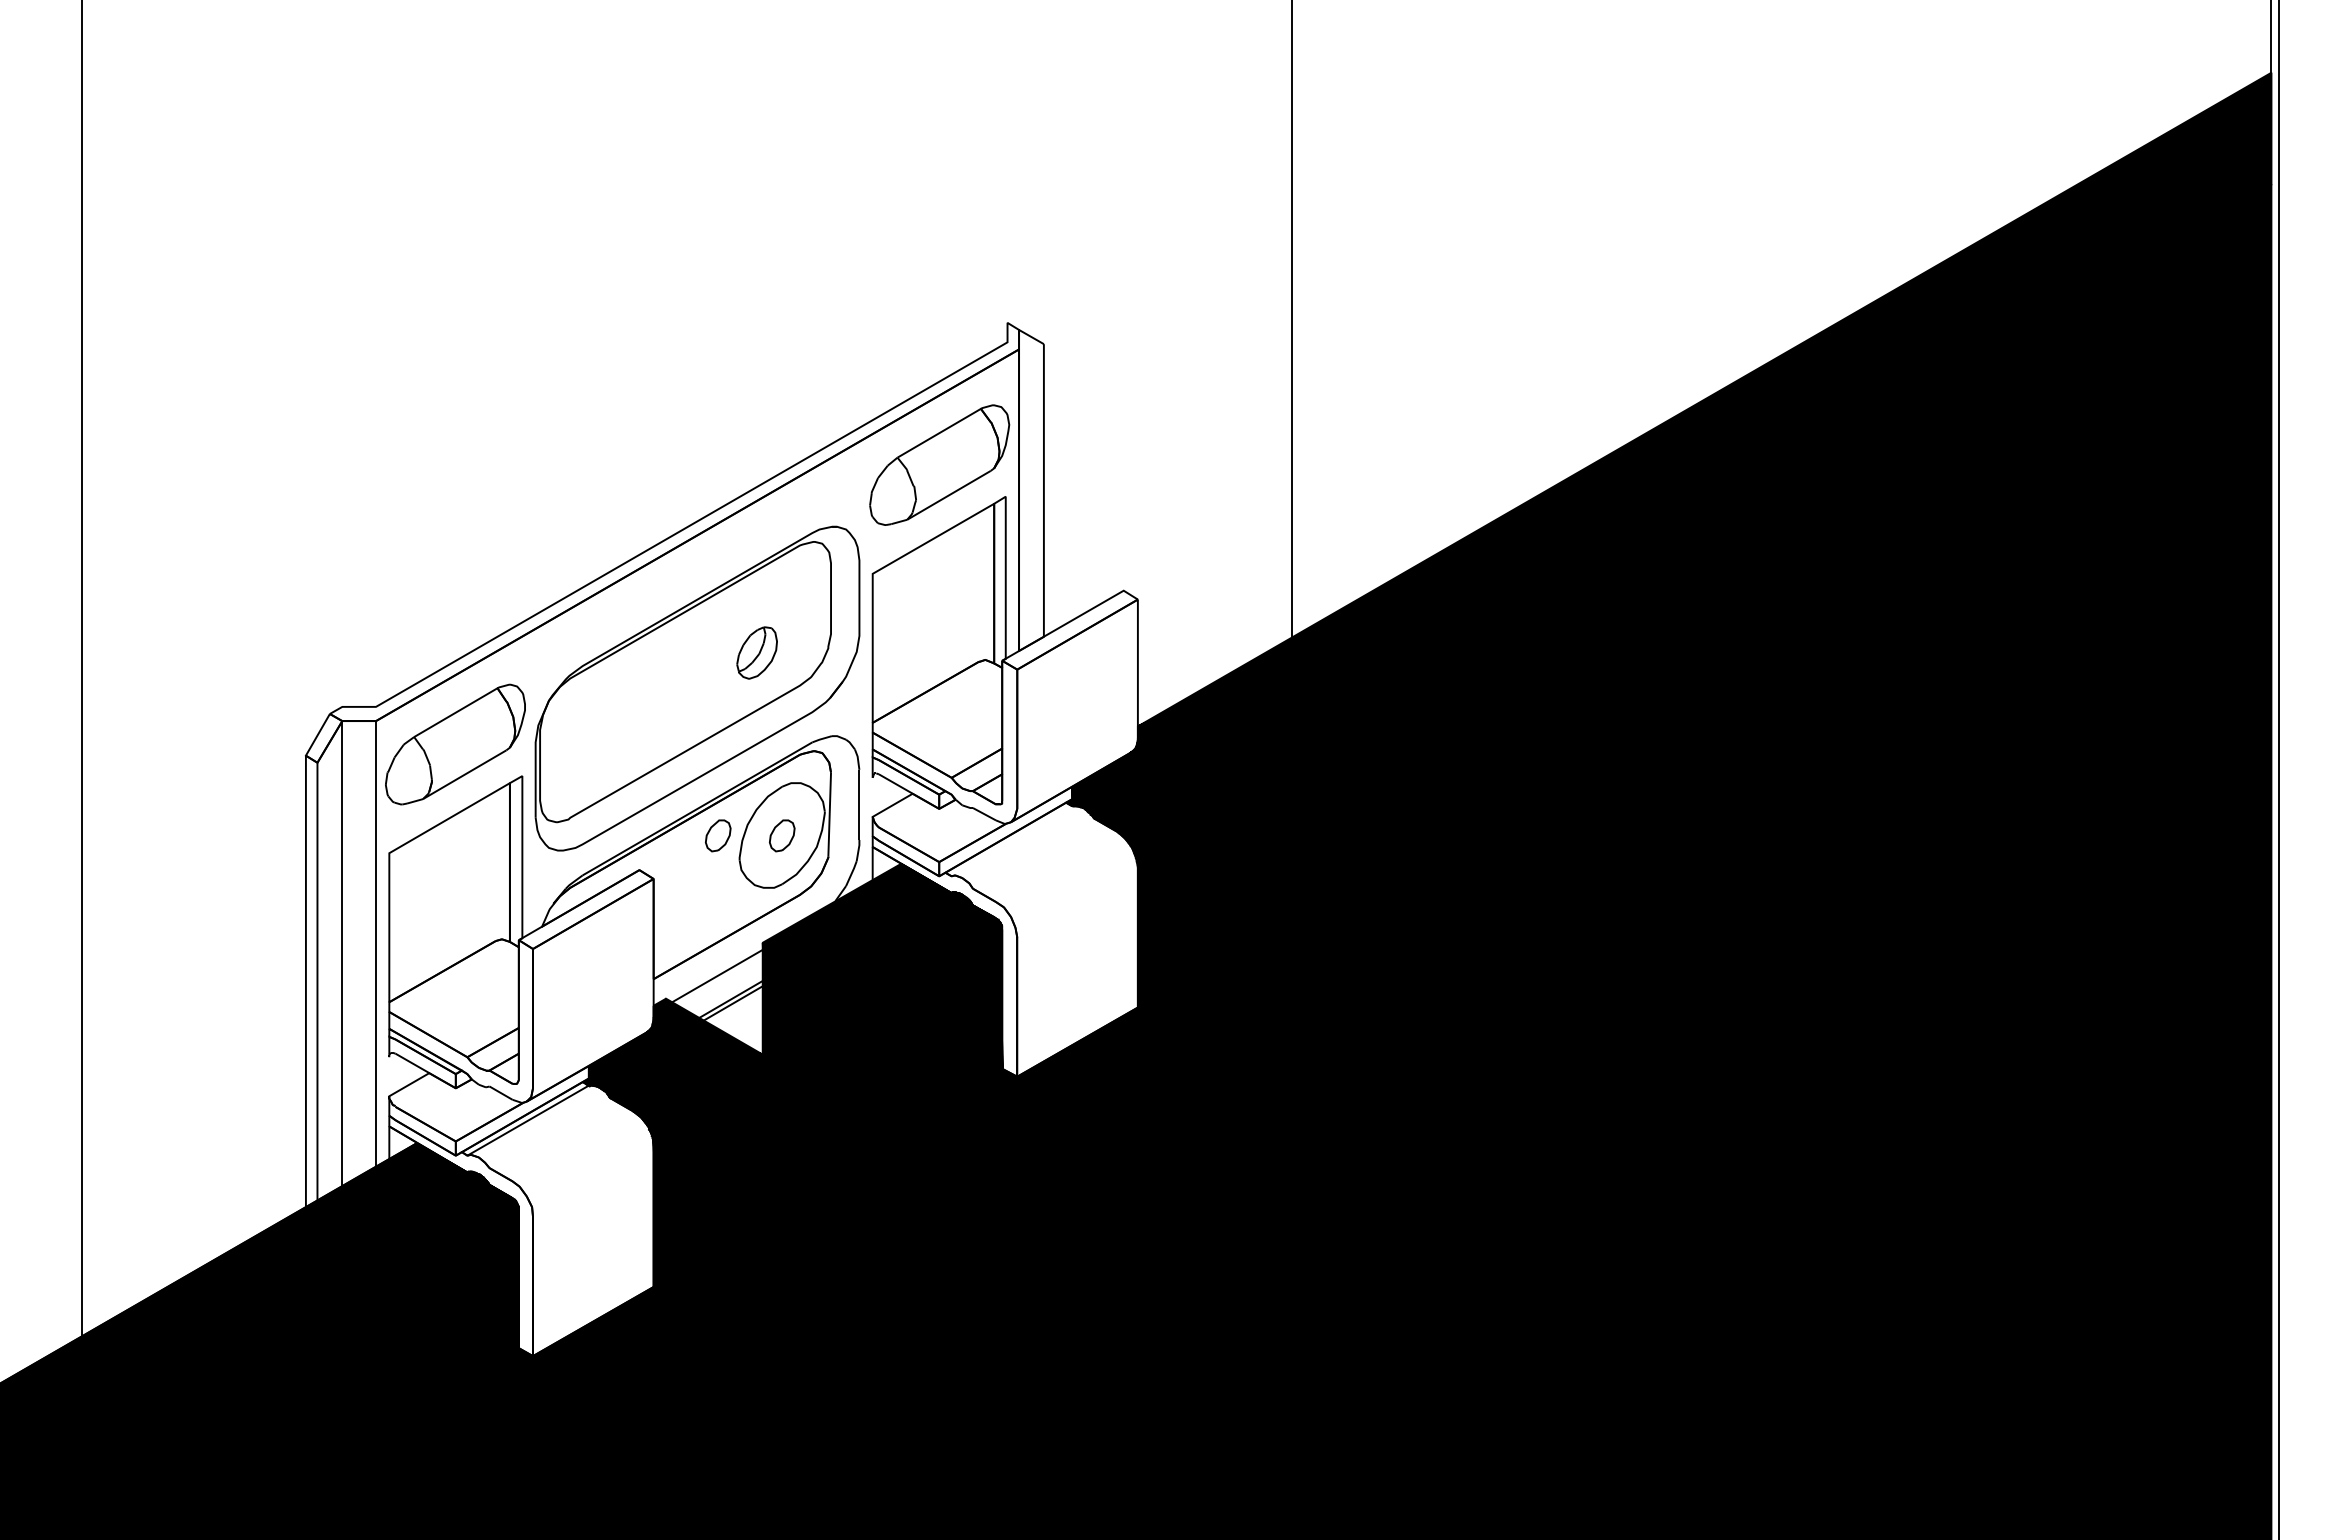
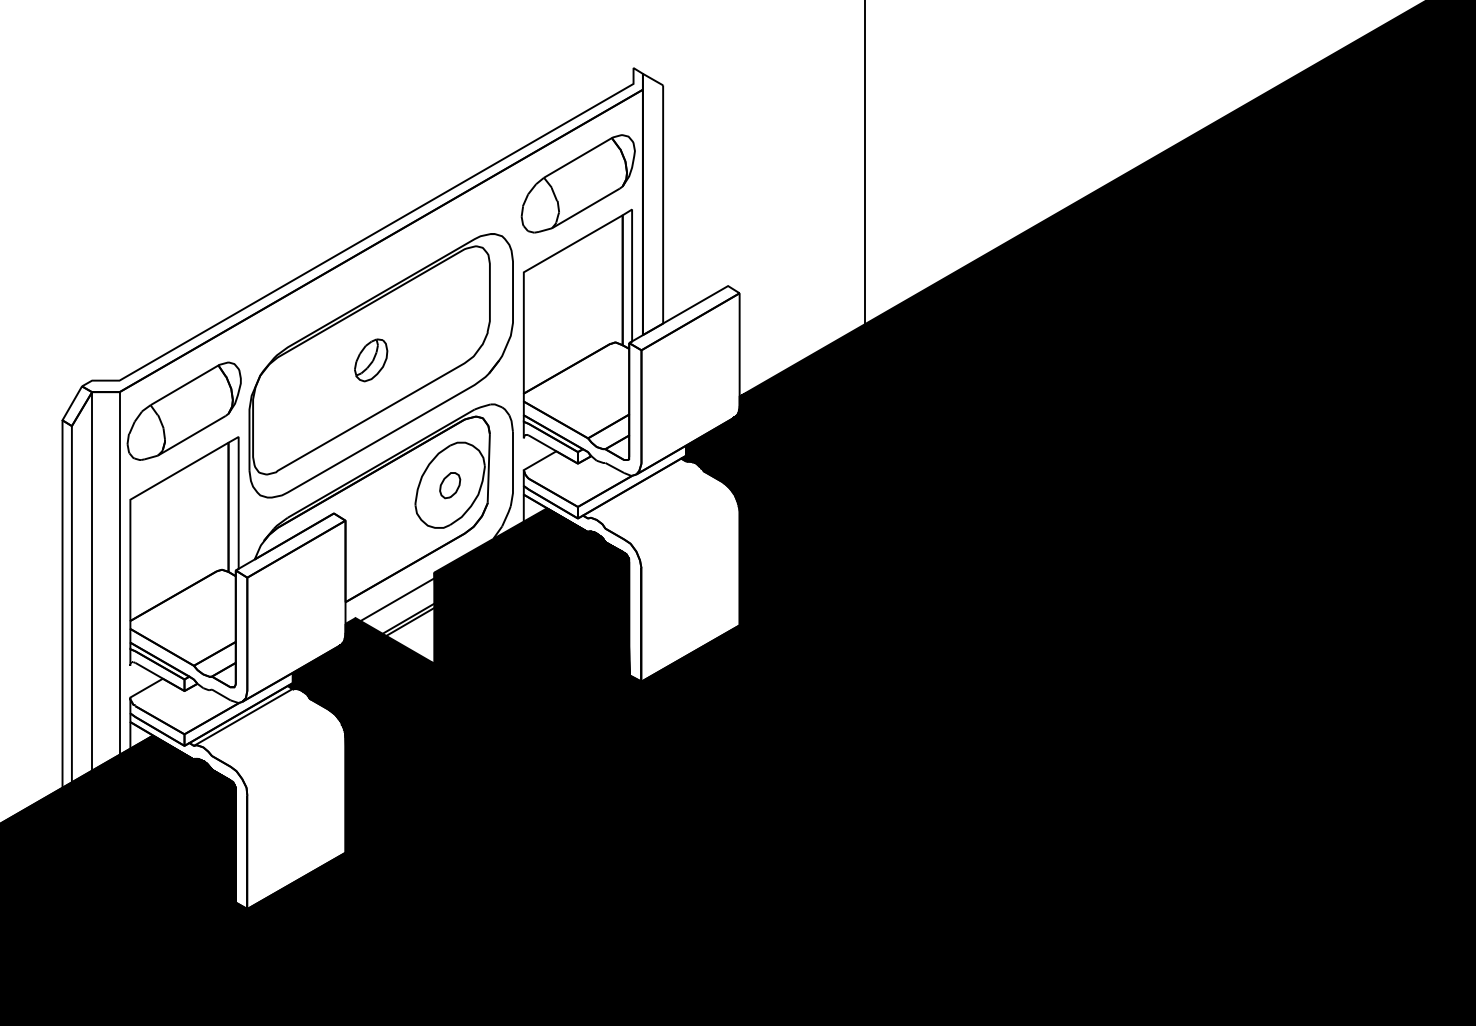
part: (756, 652) -> (370, 359), moved
part: (718, 835) -> (398, 485), removed

